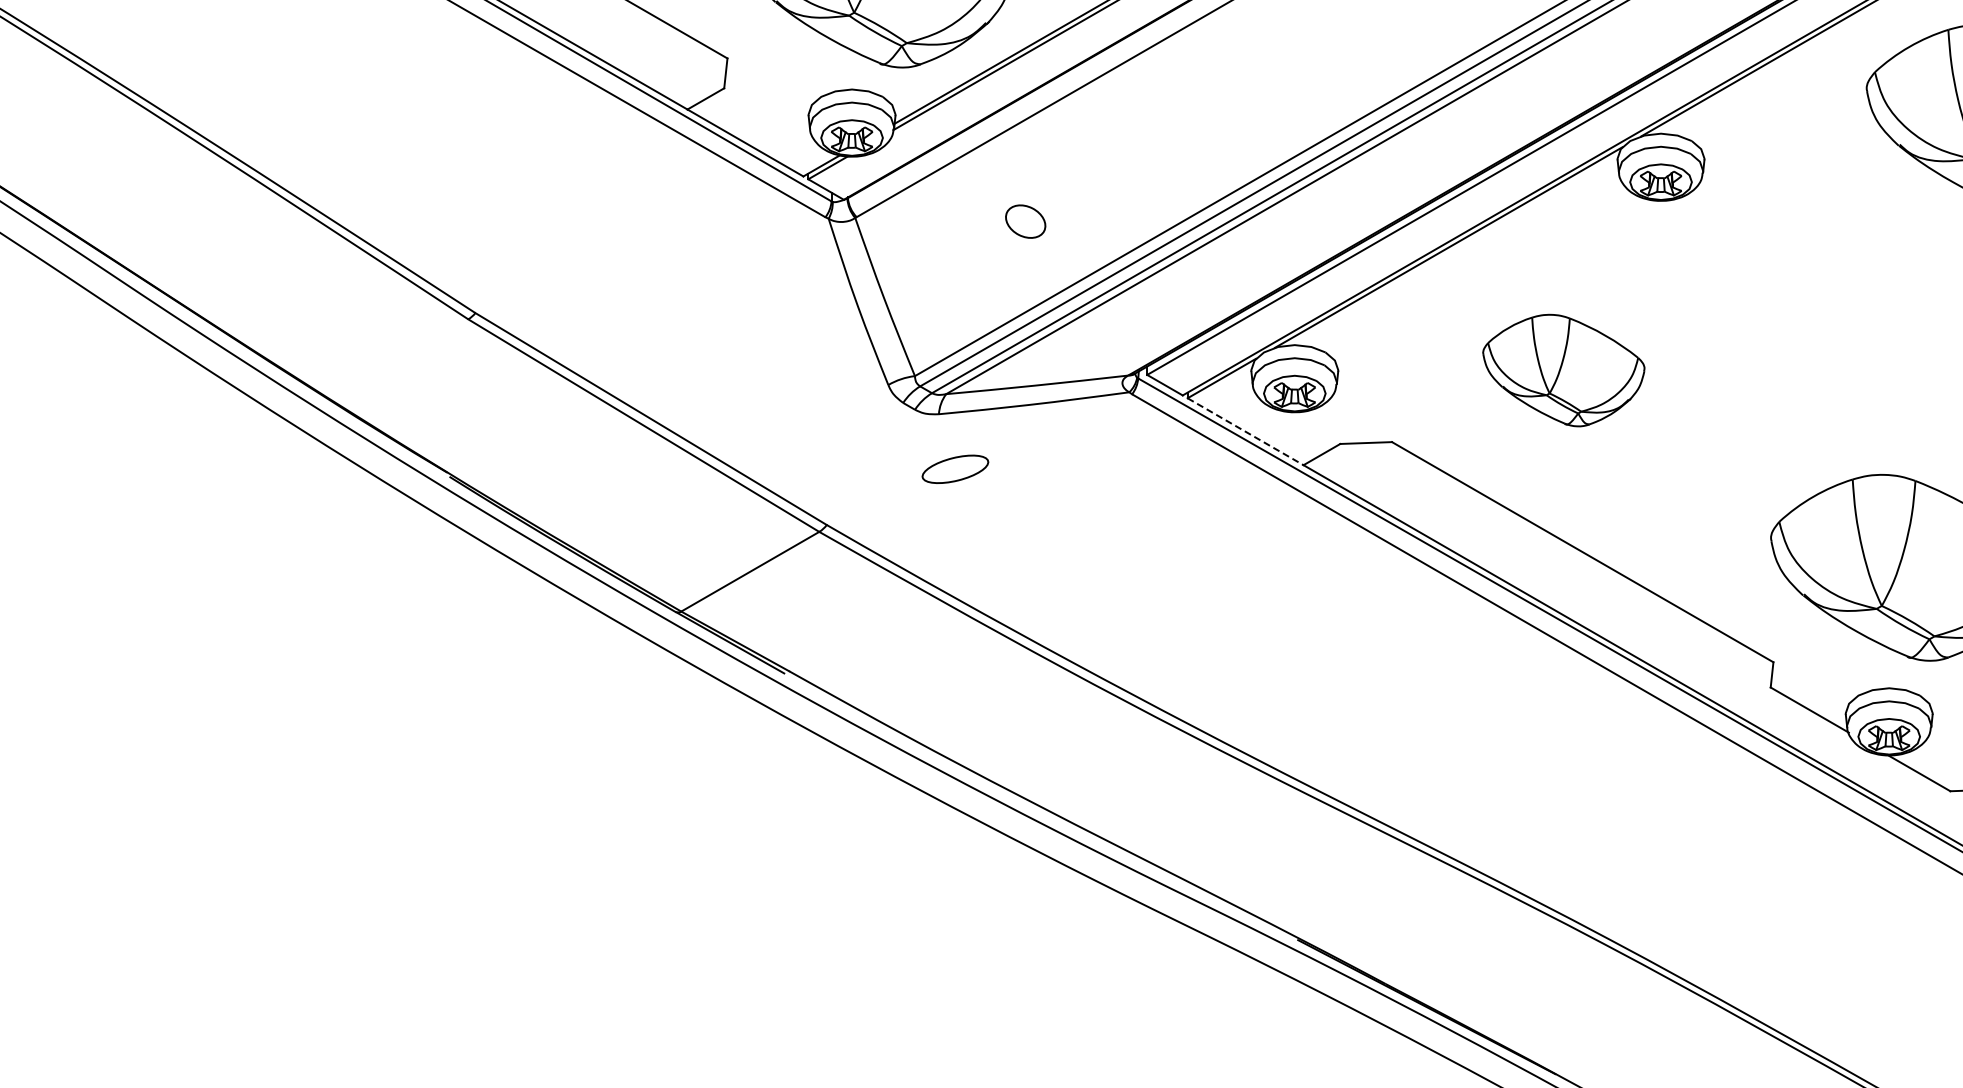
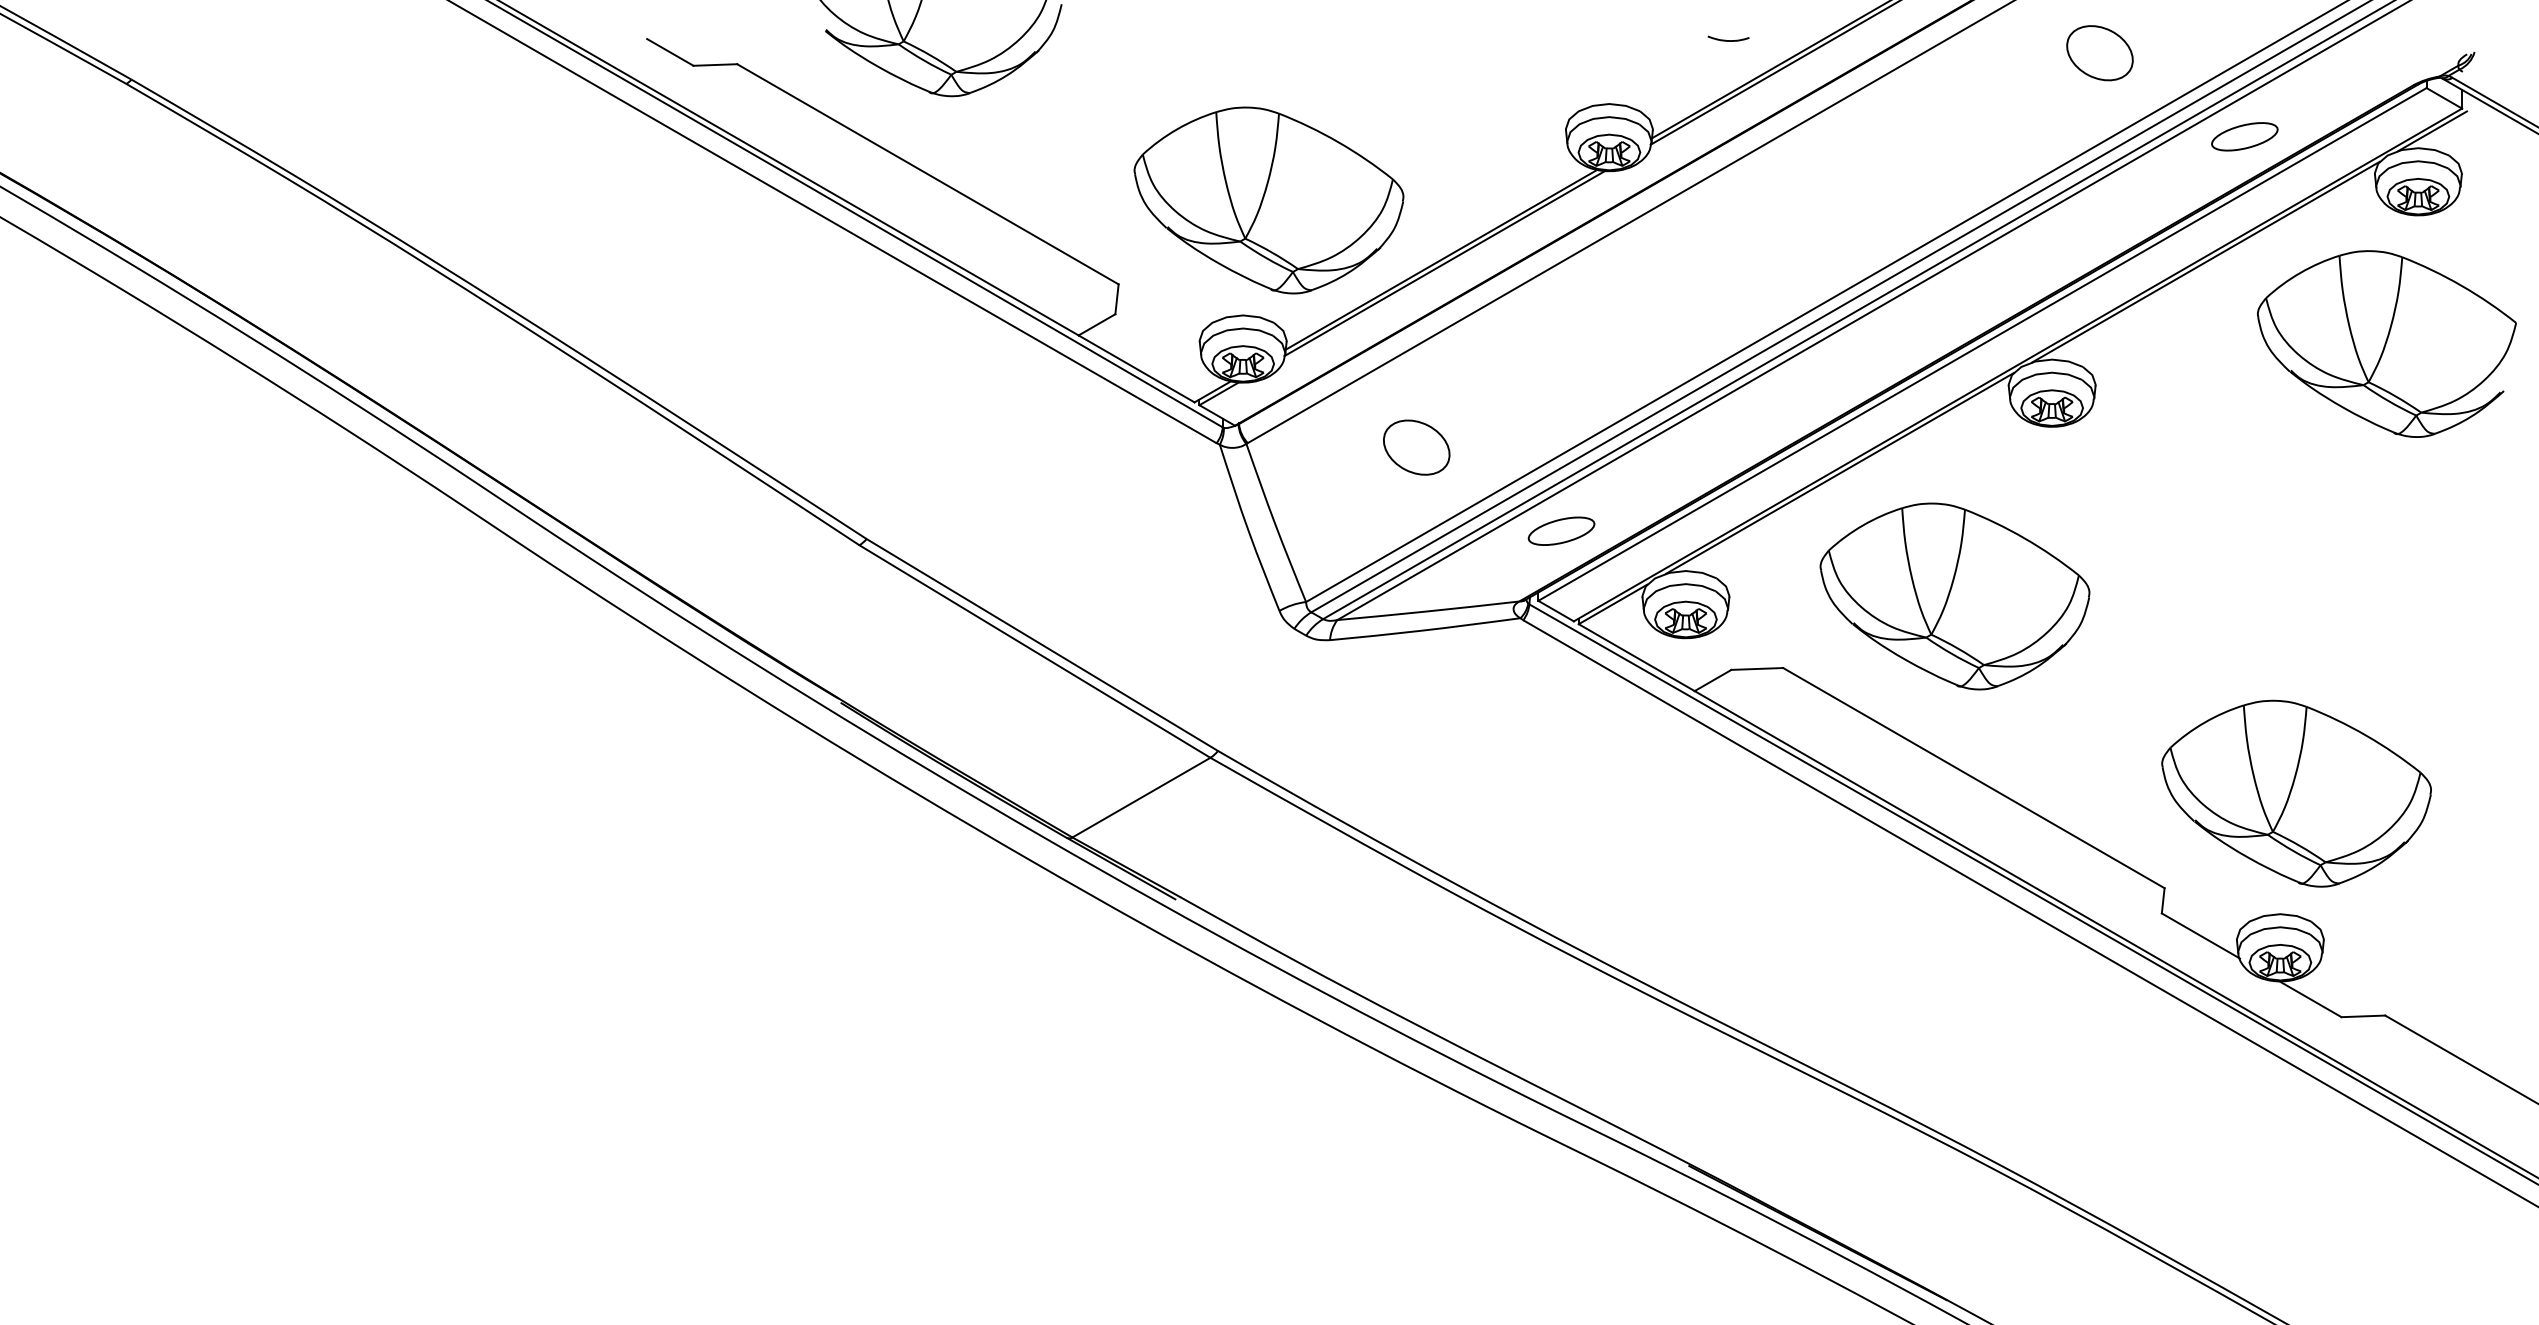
part: (1025, 221) -> (1416, 447), size x1.67
part: (1563, 370) -> (1954, 596), size x1.67
line: (1245, 431) -> (1636, 657), dashed -> solid
part: (955, 468) -> (1561, 530), moved

